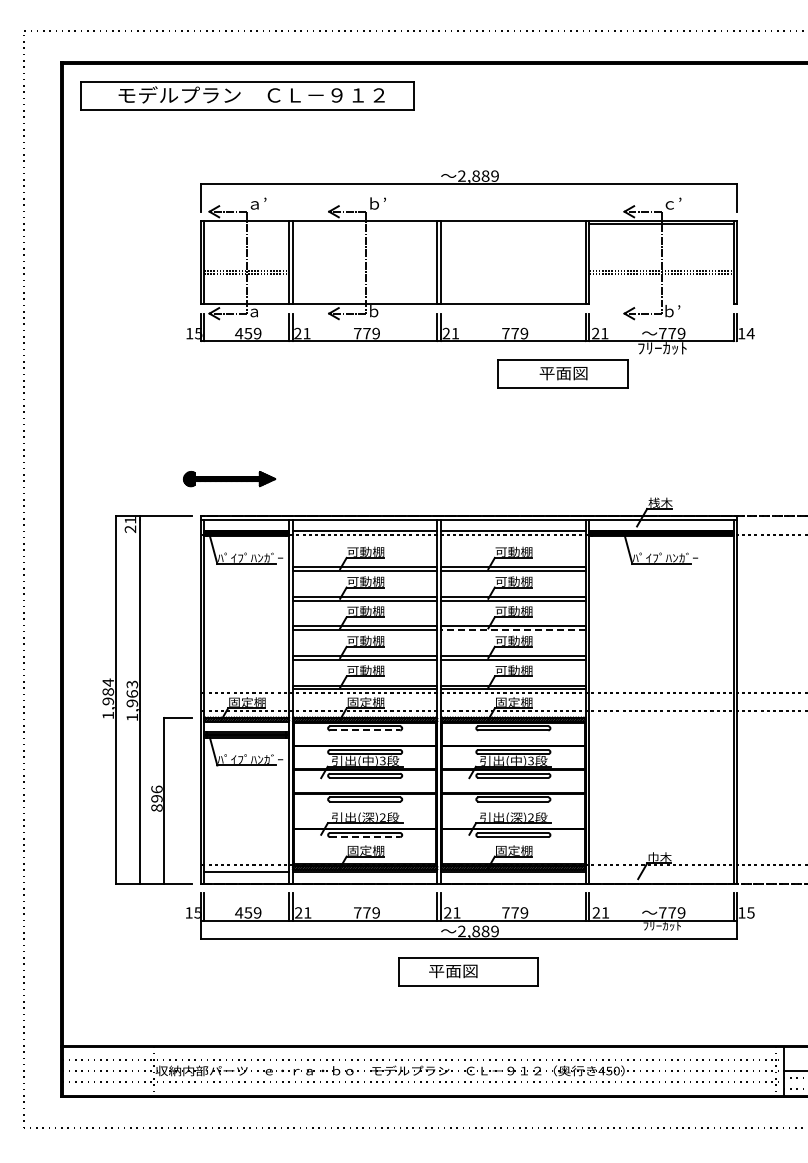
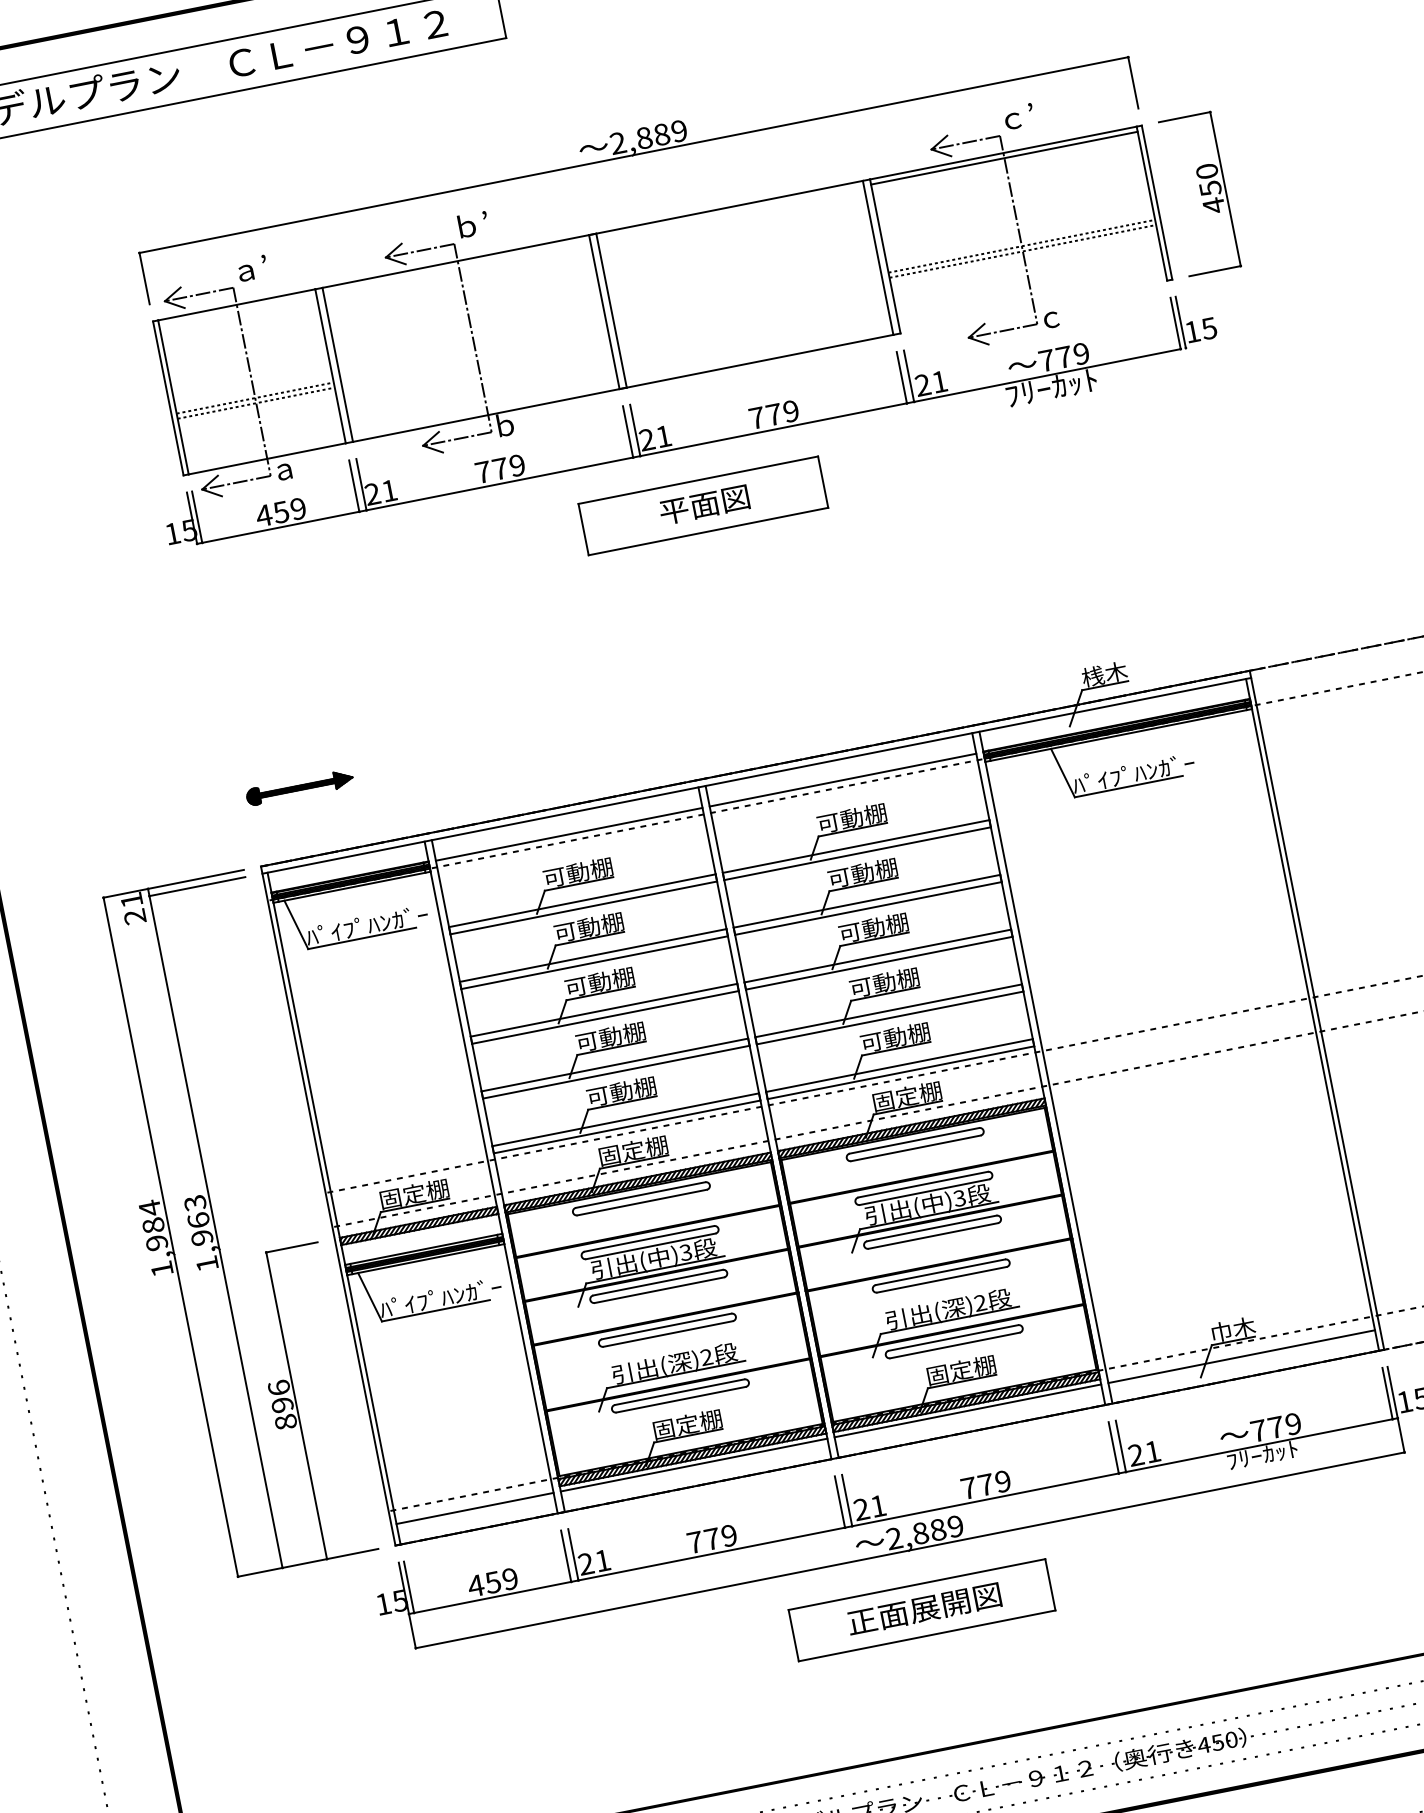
part: (759, 262) -> (1199, 193), added
text: (672, 311) -> (1056, 316), ｂ’ -> ｃ
text: (750, 333) -> (1208, 328), 14 -> 15
part: (562, 373) -> (702, 505), moved
part: (229, 478) -> (299, 786), size x0.62
line: (166, 519) -> (197, 885), added
line: (512, 630) -> (877, 964), dashed -> solid
line: (365, 730) -> (642, 1202), dashed -> solid
line: (365, 837) -> (681, 1400), dashed -> solid
line: (661, 872) -> (1241, 1356), added
text: (470, 971) -> (924, 1609), 平面図 -> 正面展開図

